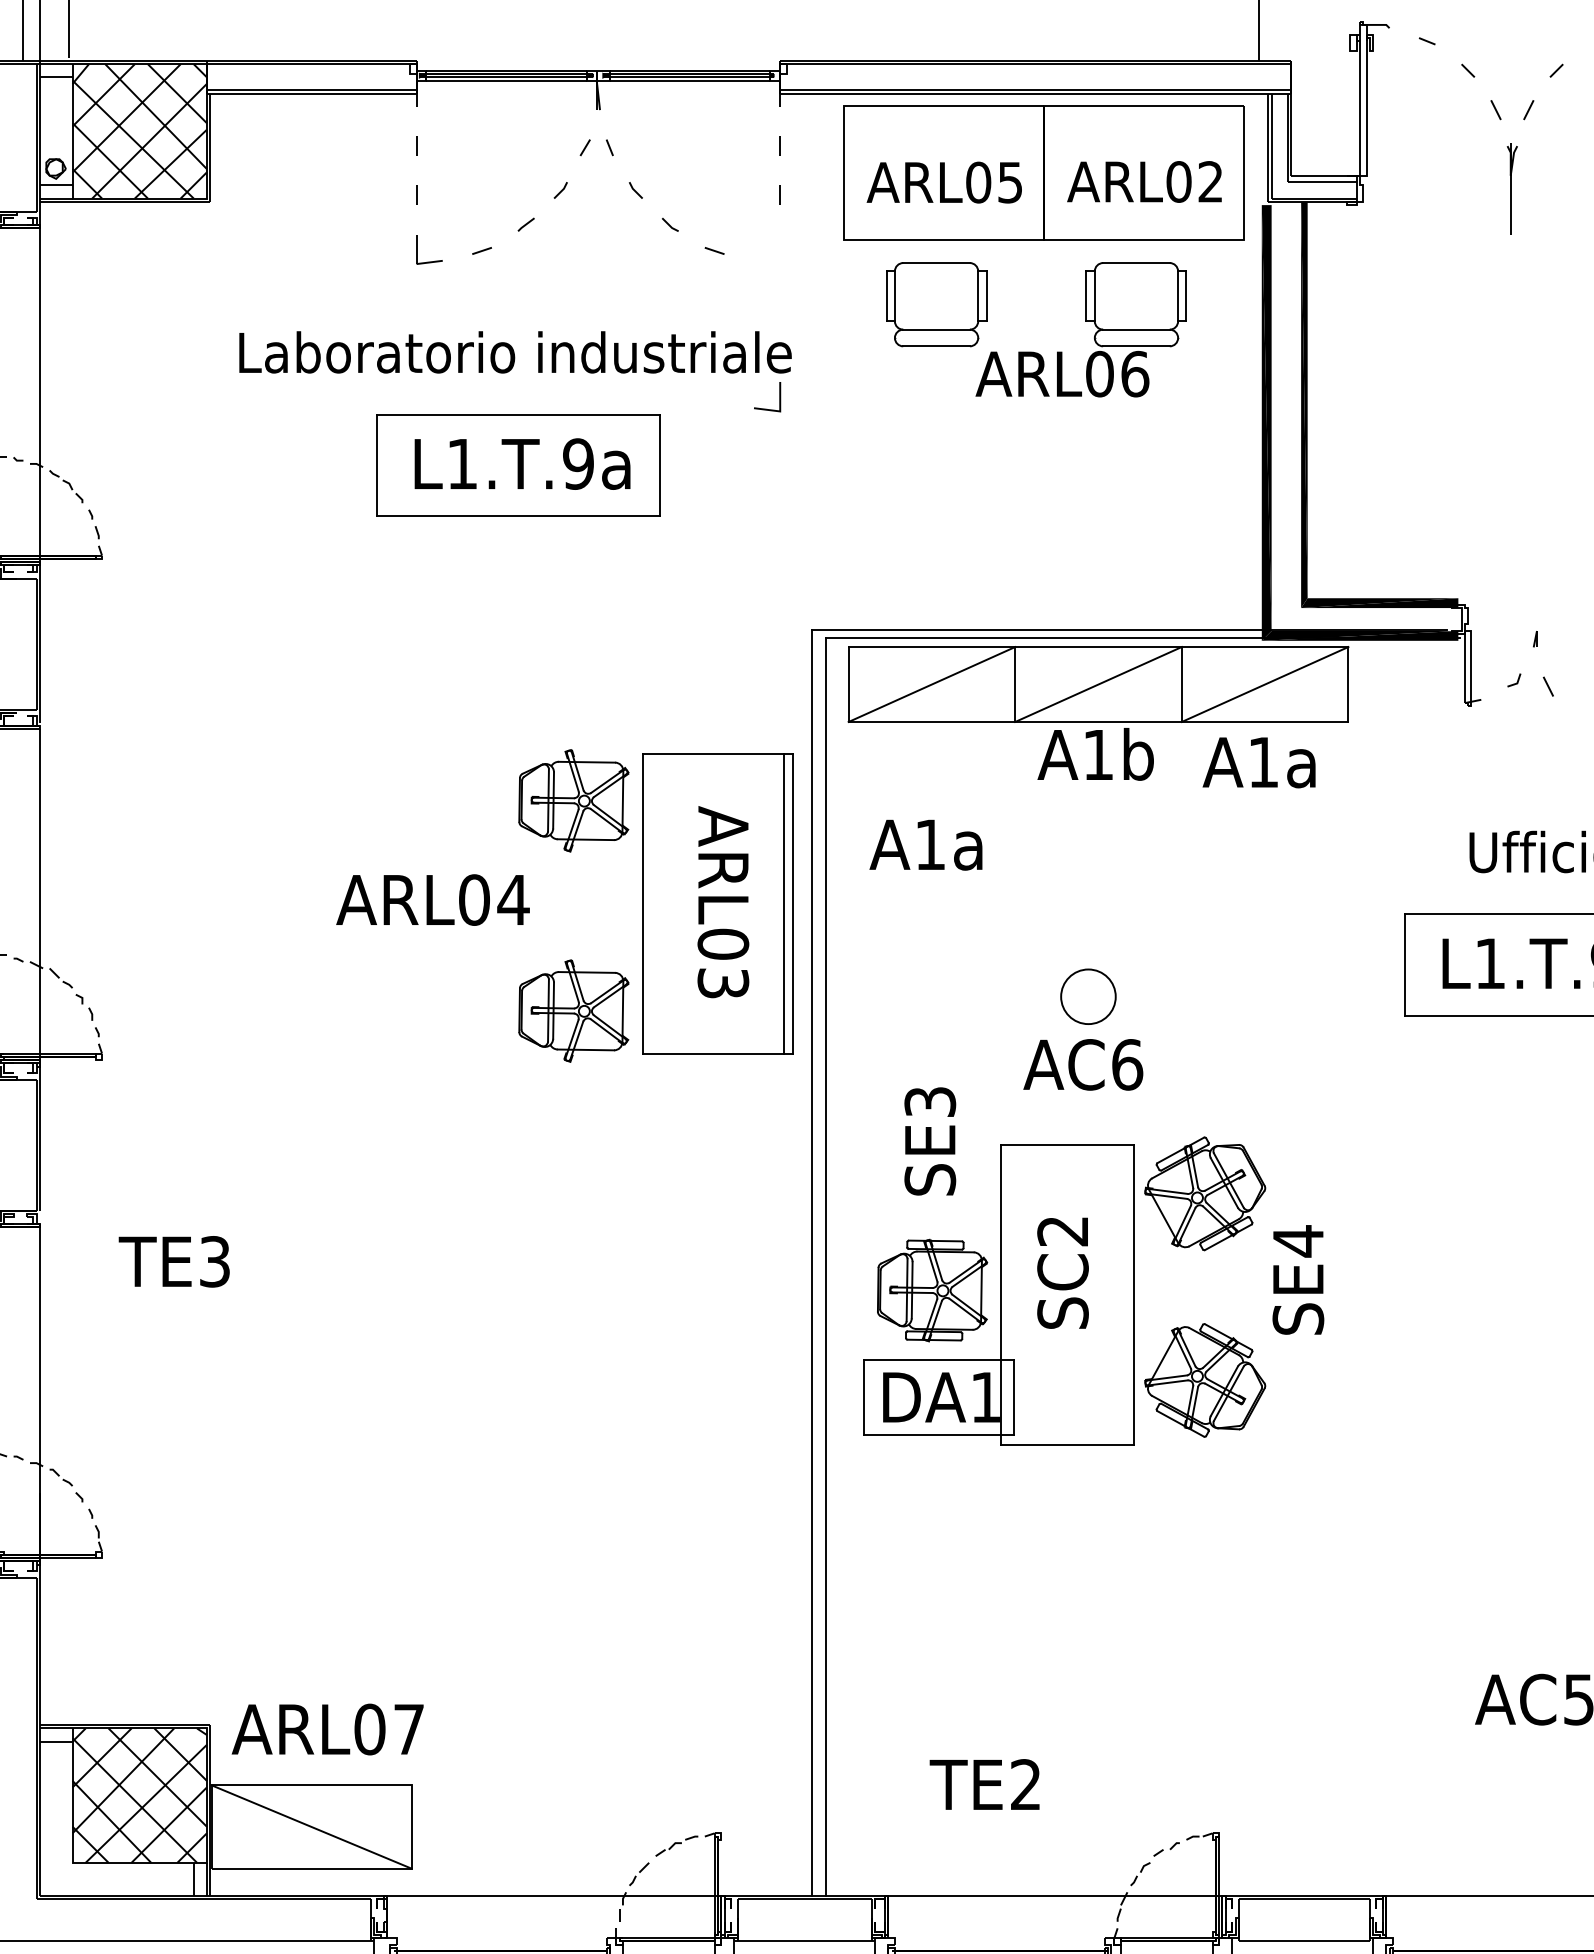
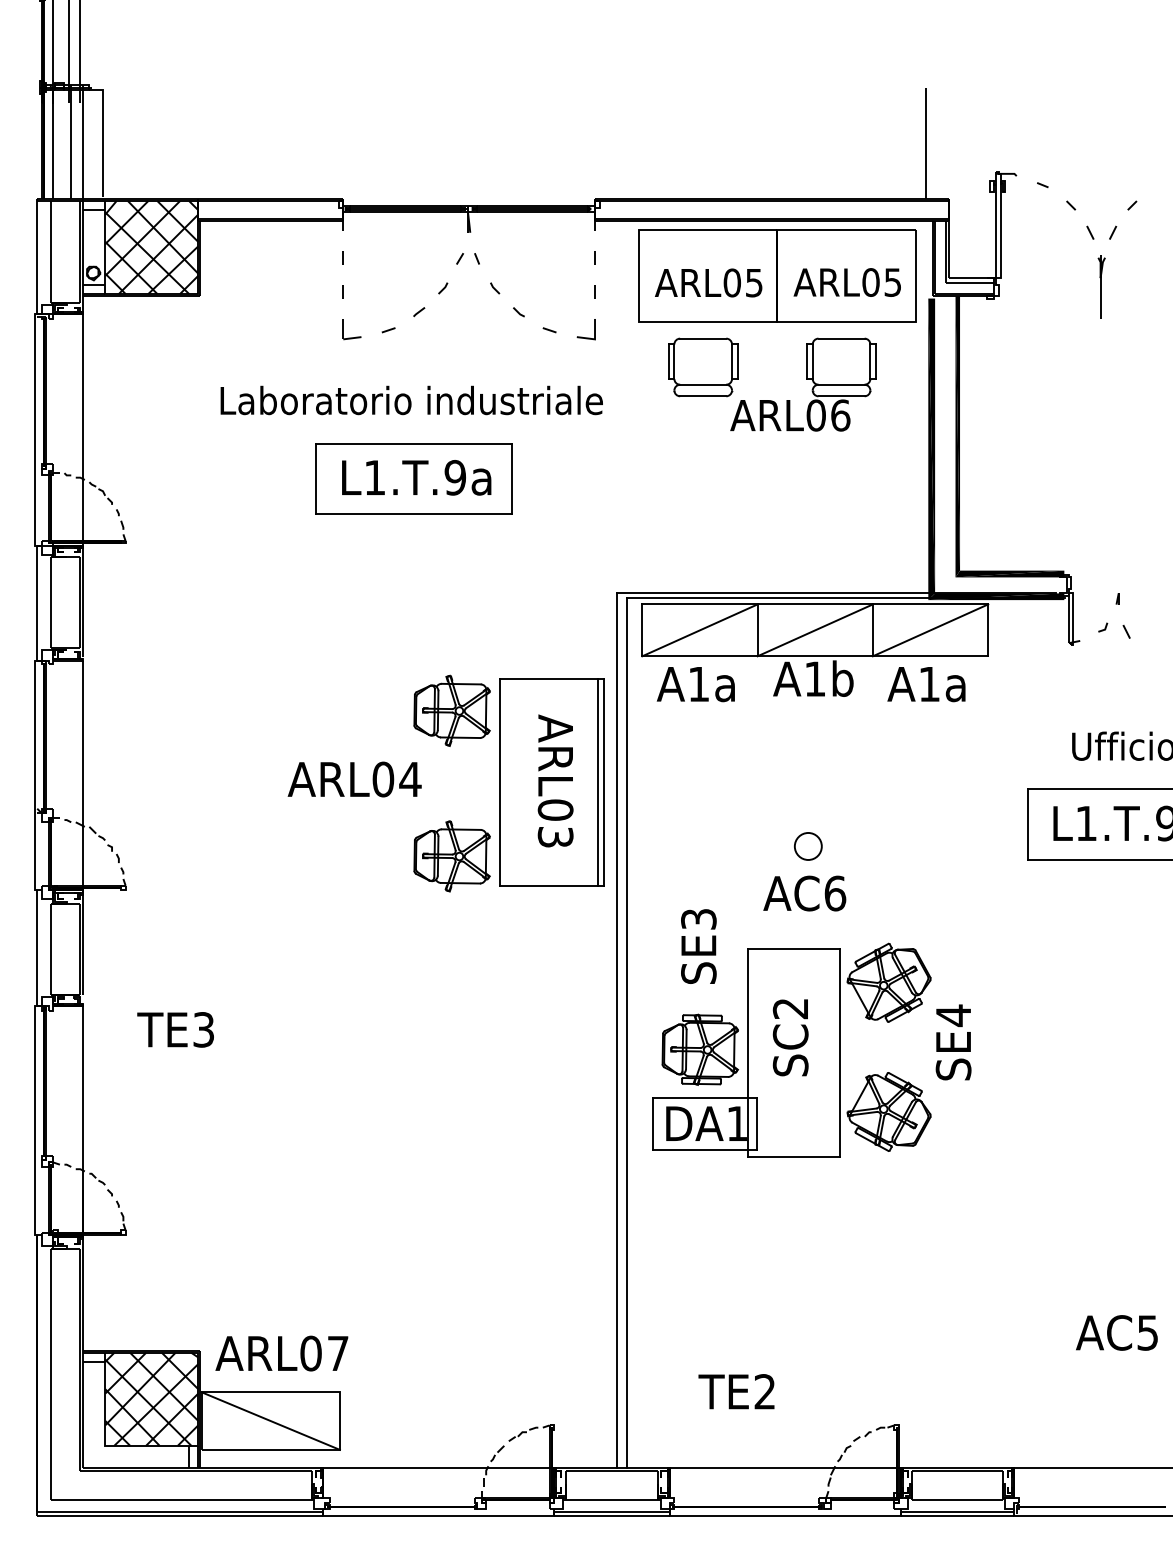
text: (1210, 181) -> (892, 282), ARL02 -> ARL05
line: (762, 407) -> (582, 336), moved
text: (925, 845) -> (695, 684), moved
circle: (1087, 995) -> (807, 845), size x0.71

